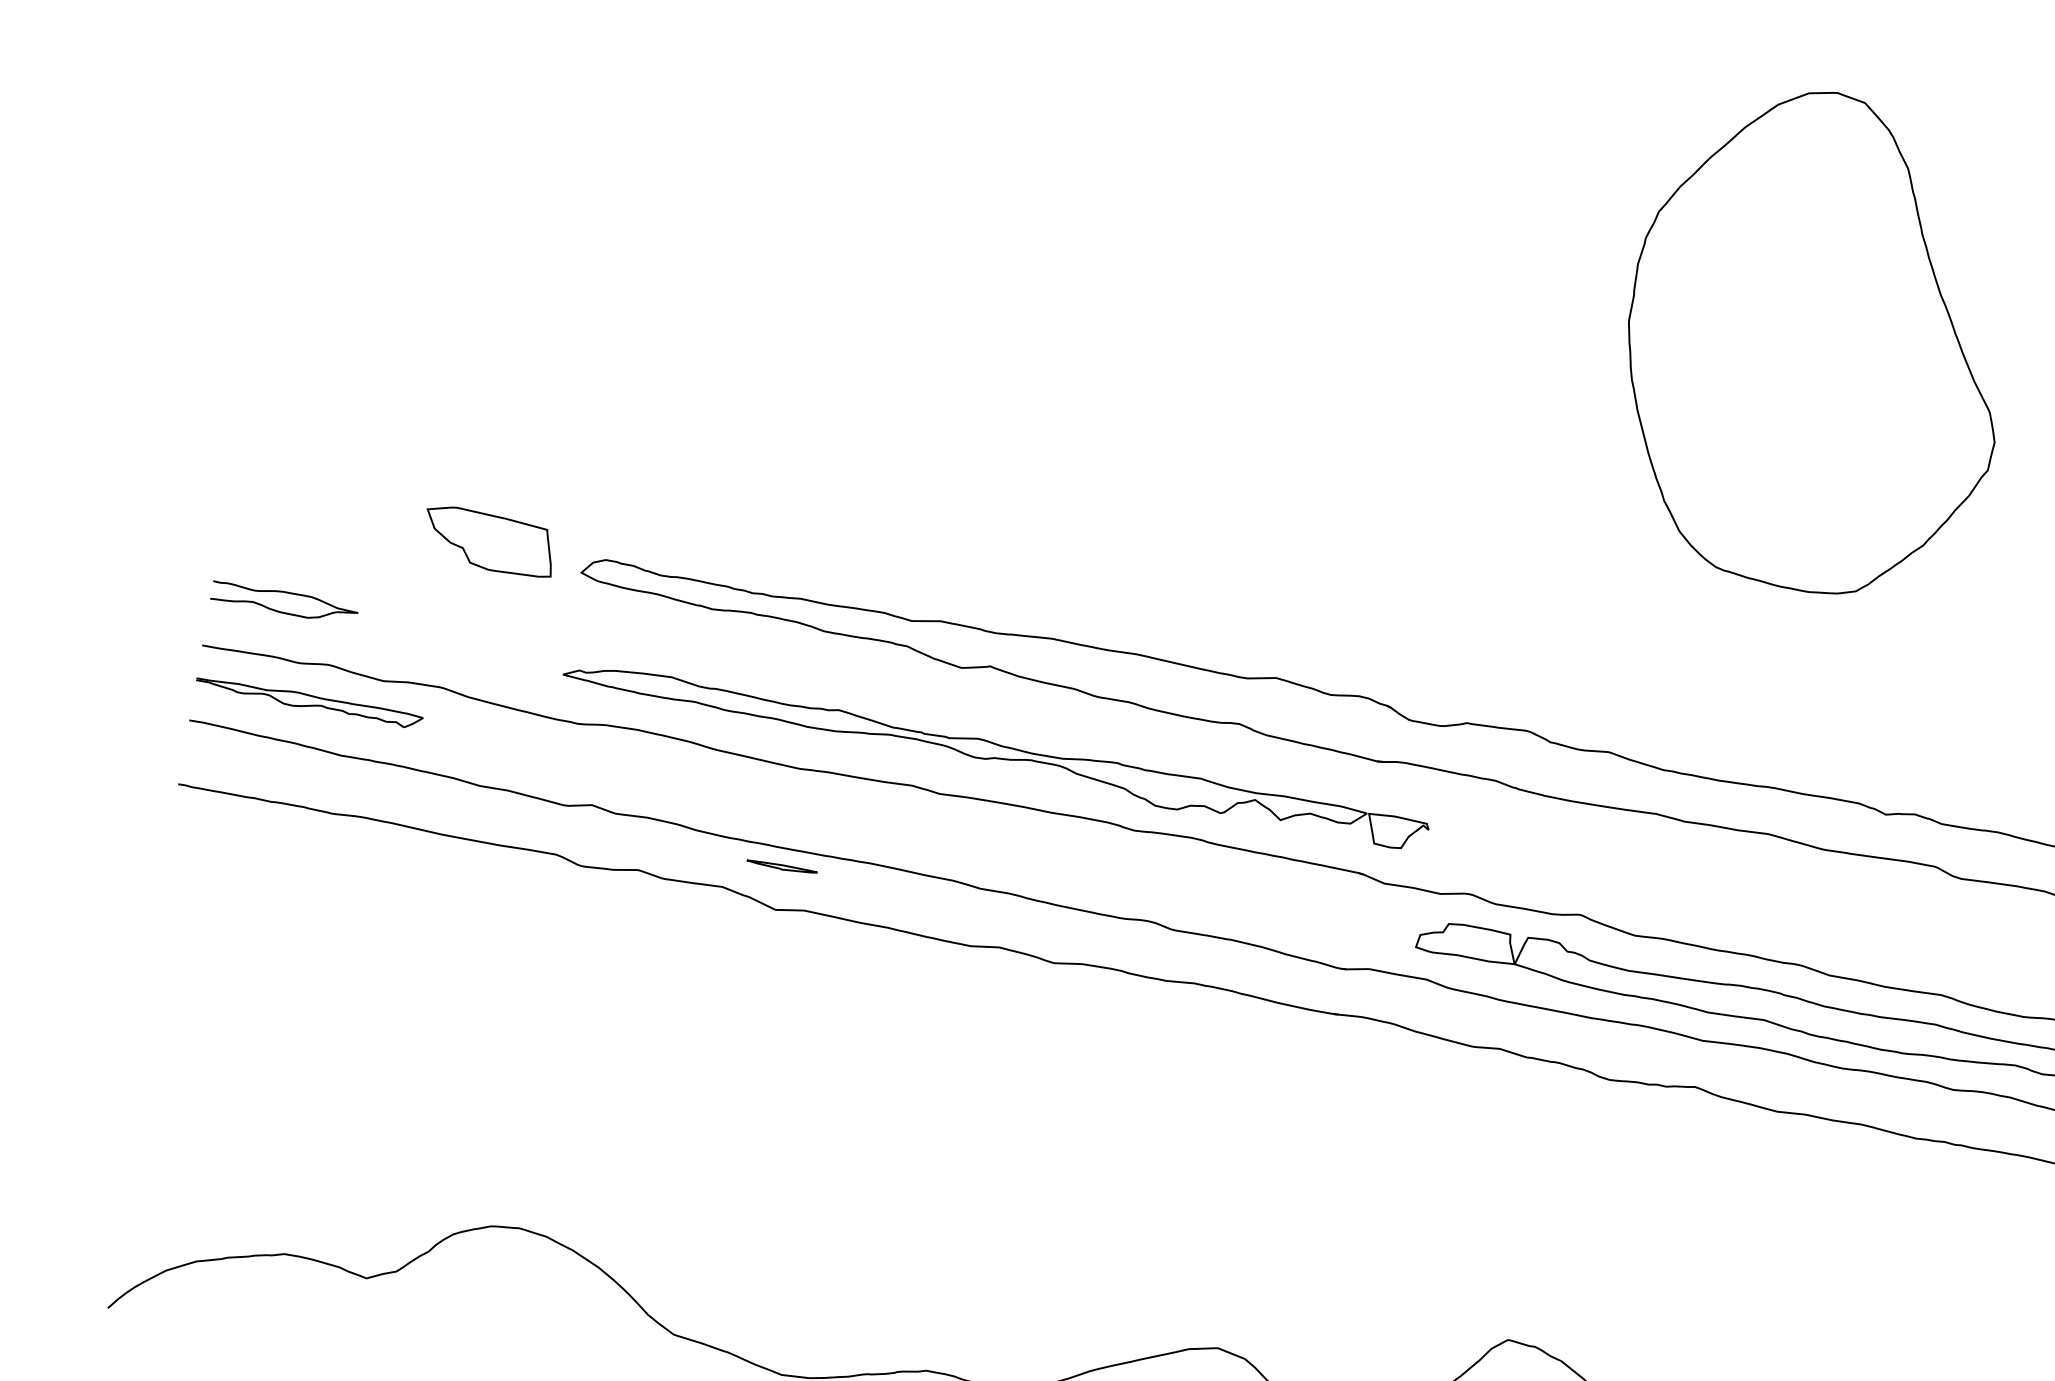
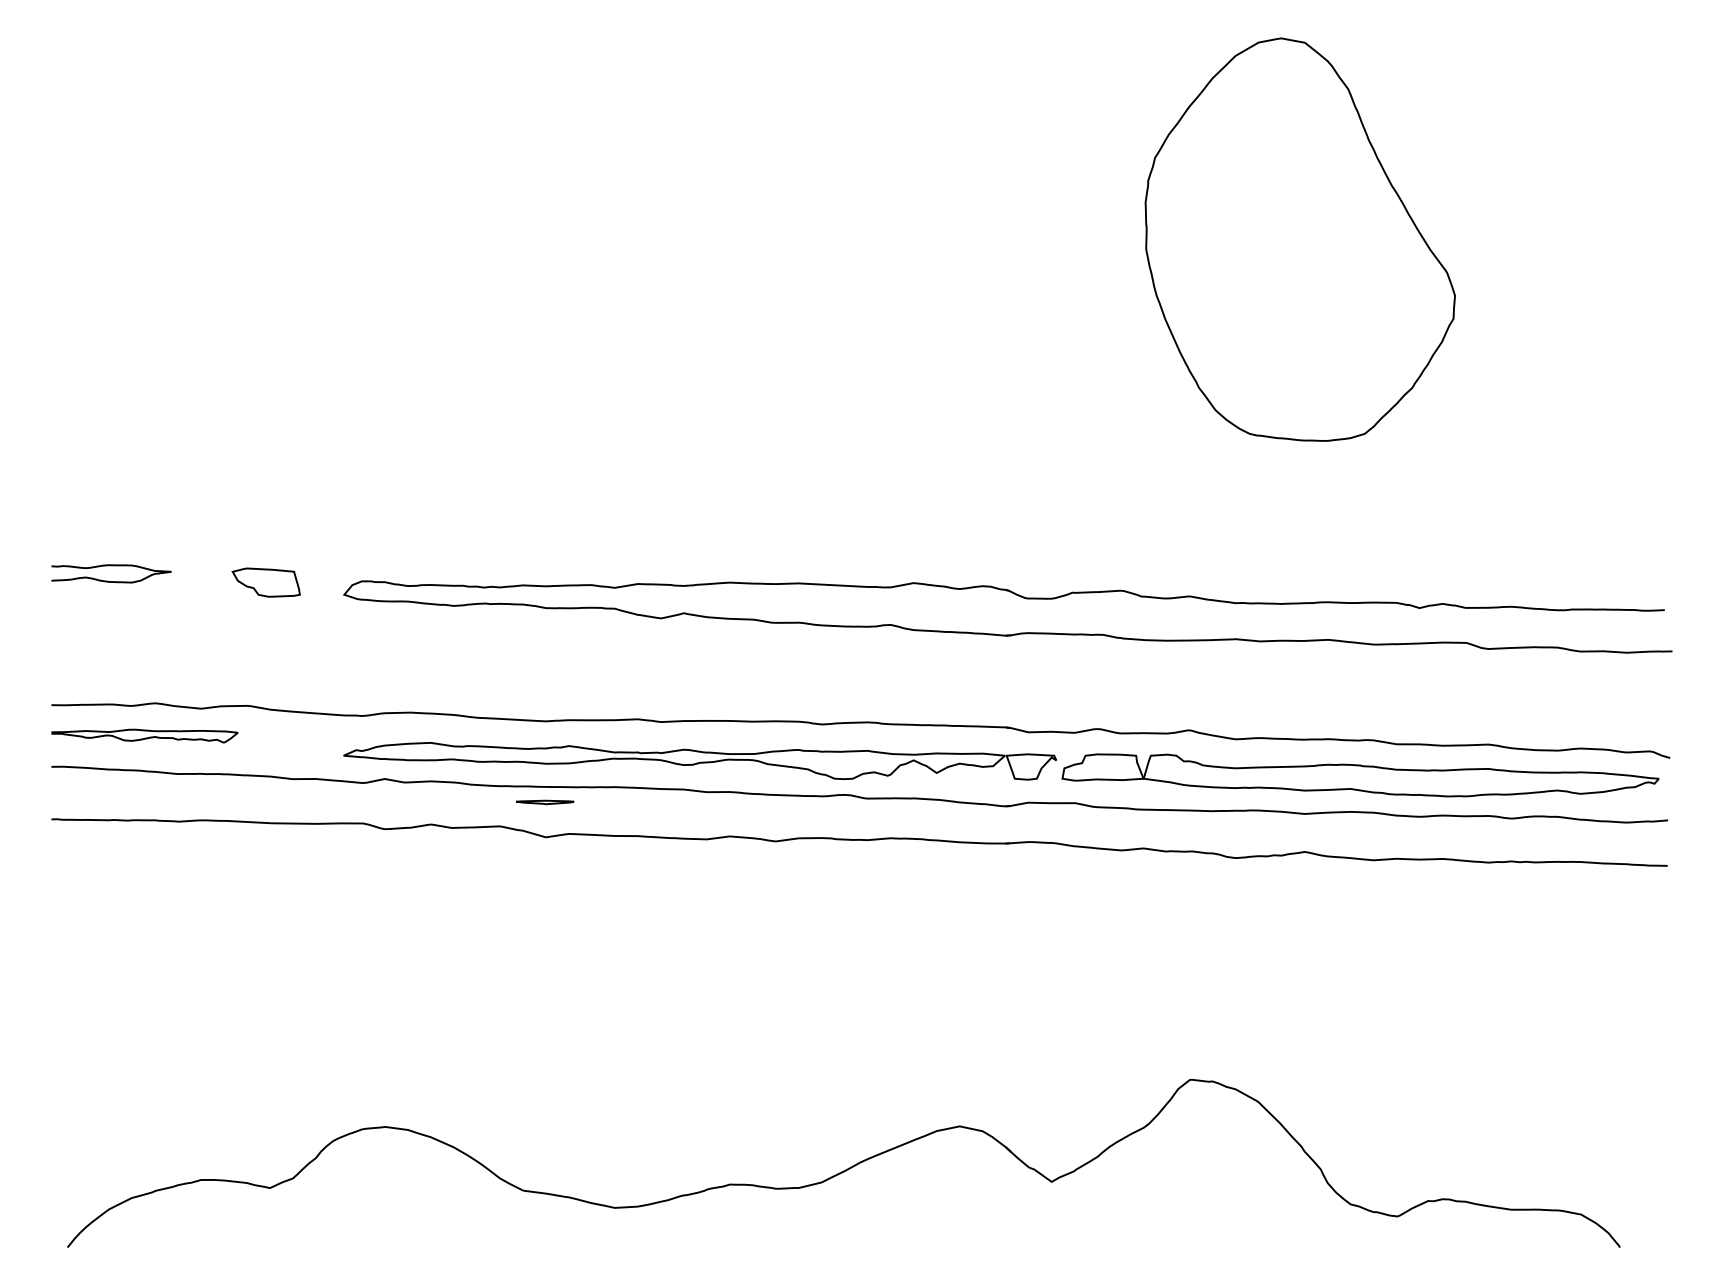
part: (488, 541) -> (265, 582), size x0.62
part: (286, 593) -> (111, 566), moved
part: (994, 756) -> (699, 761), moved

